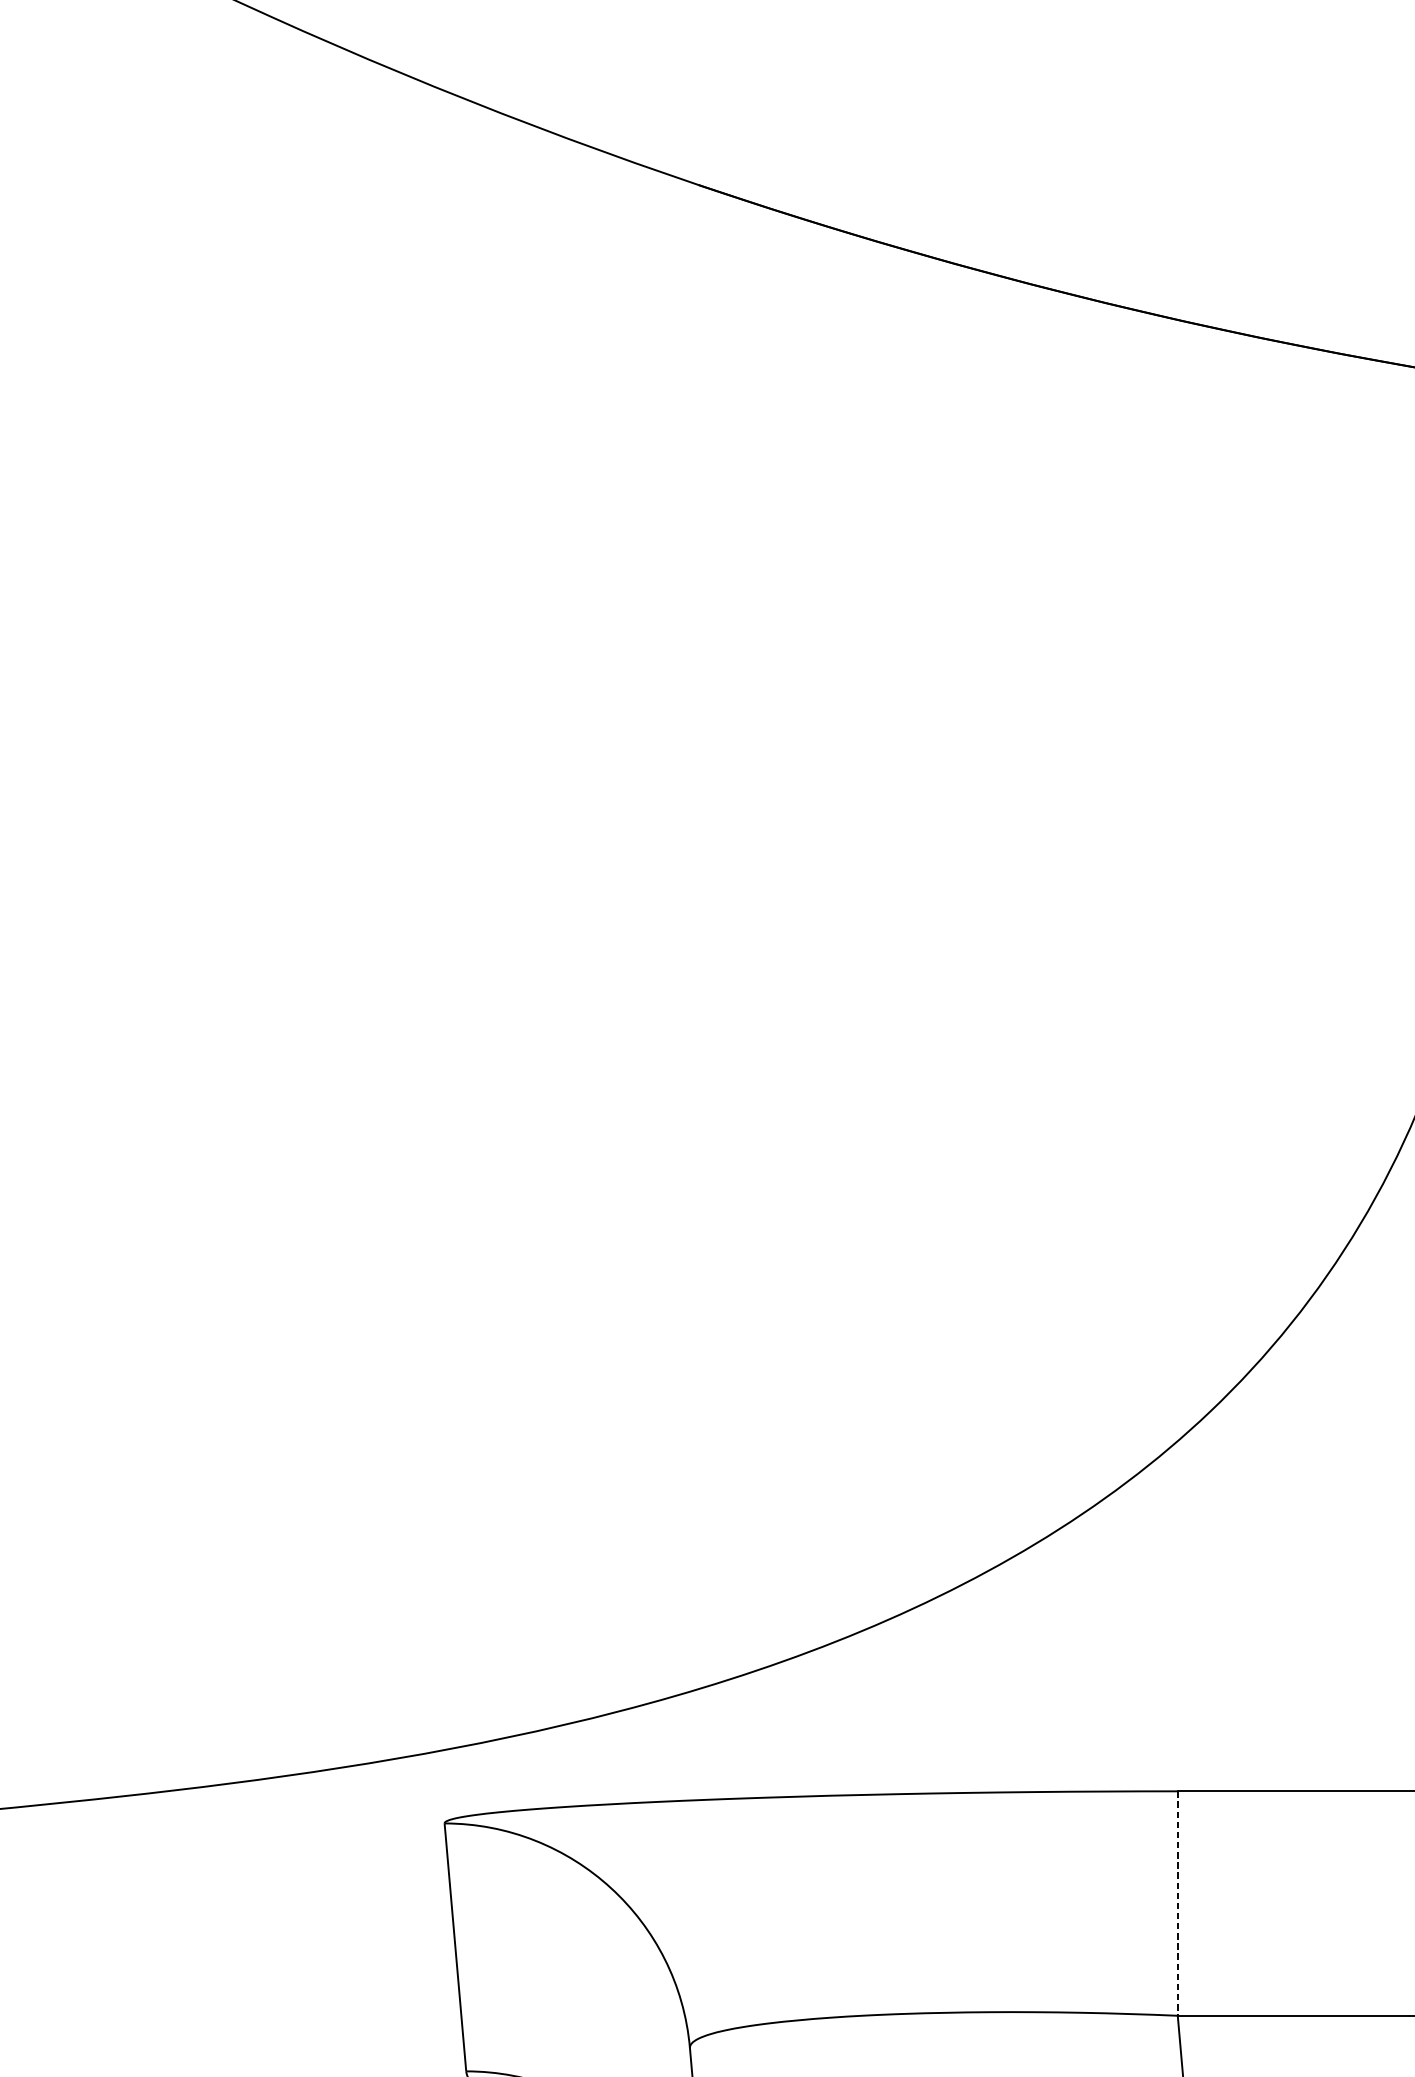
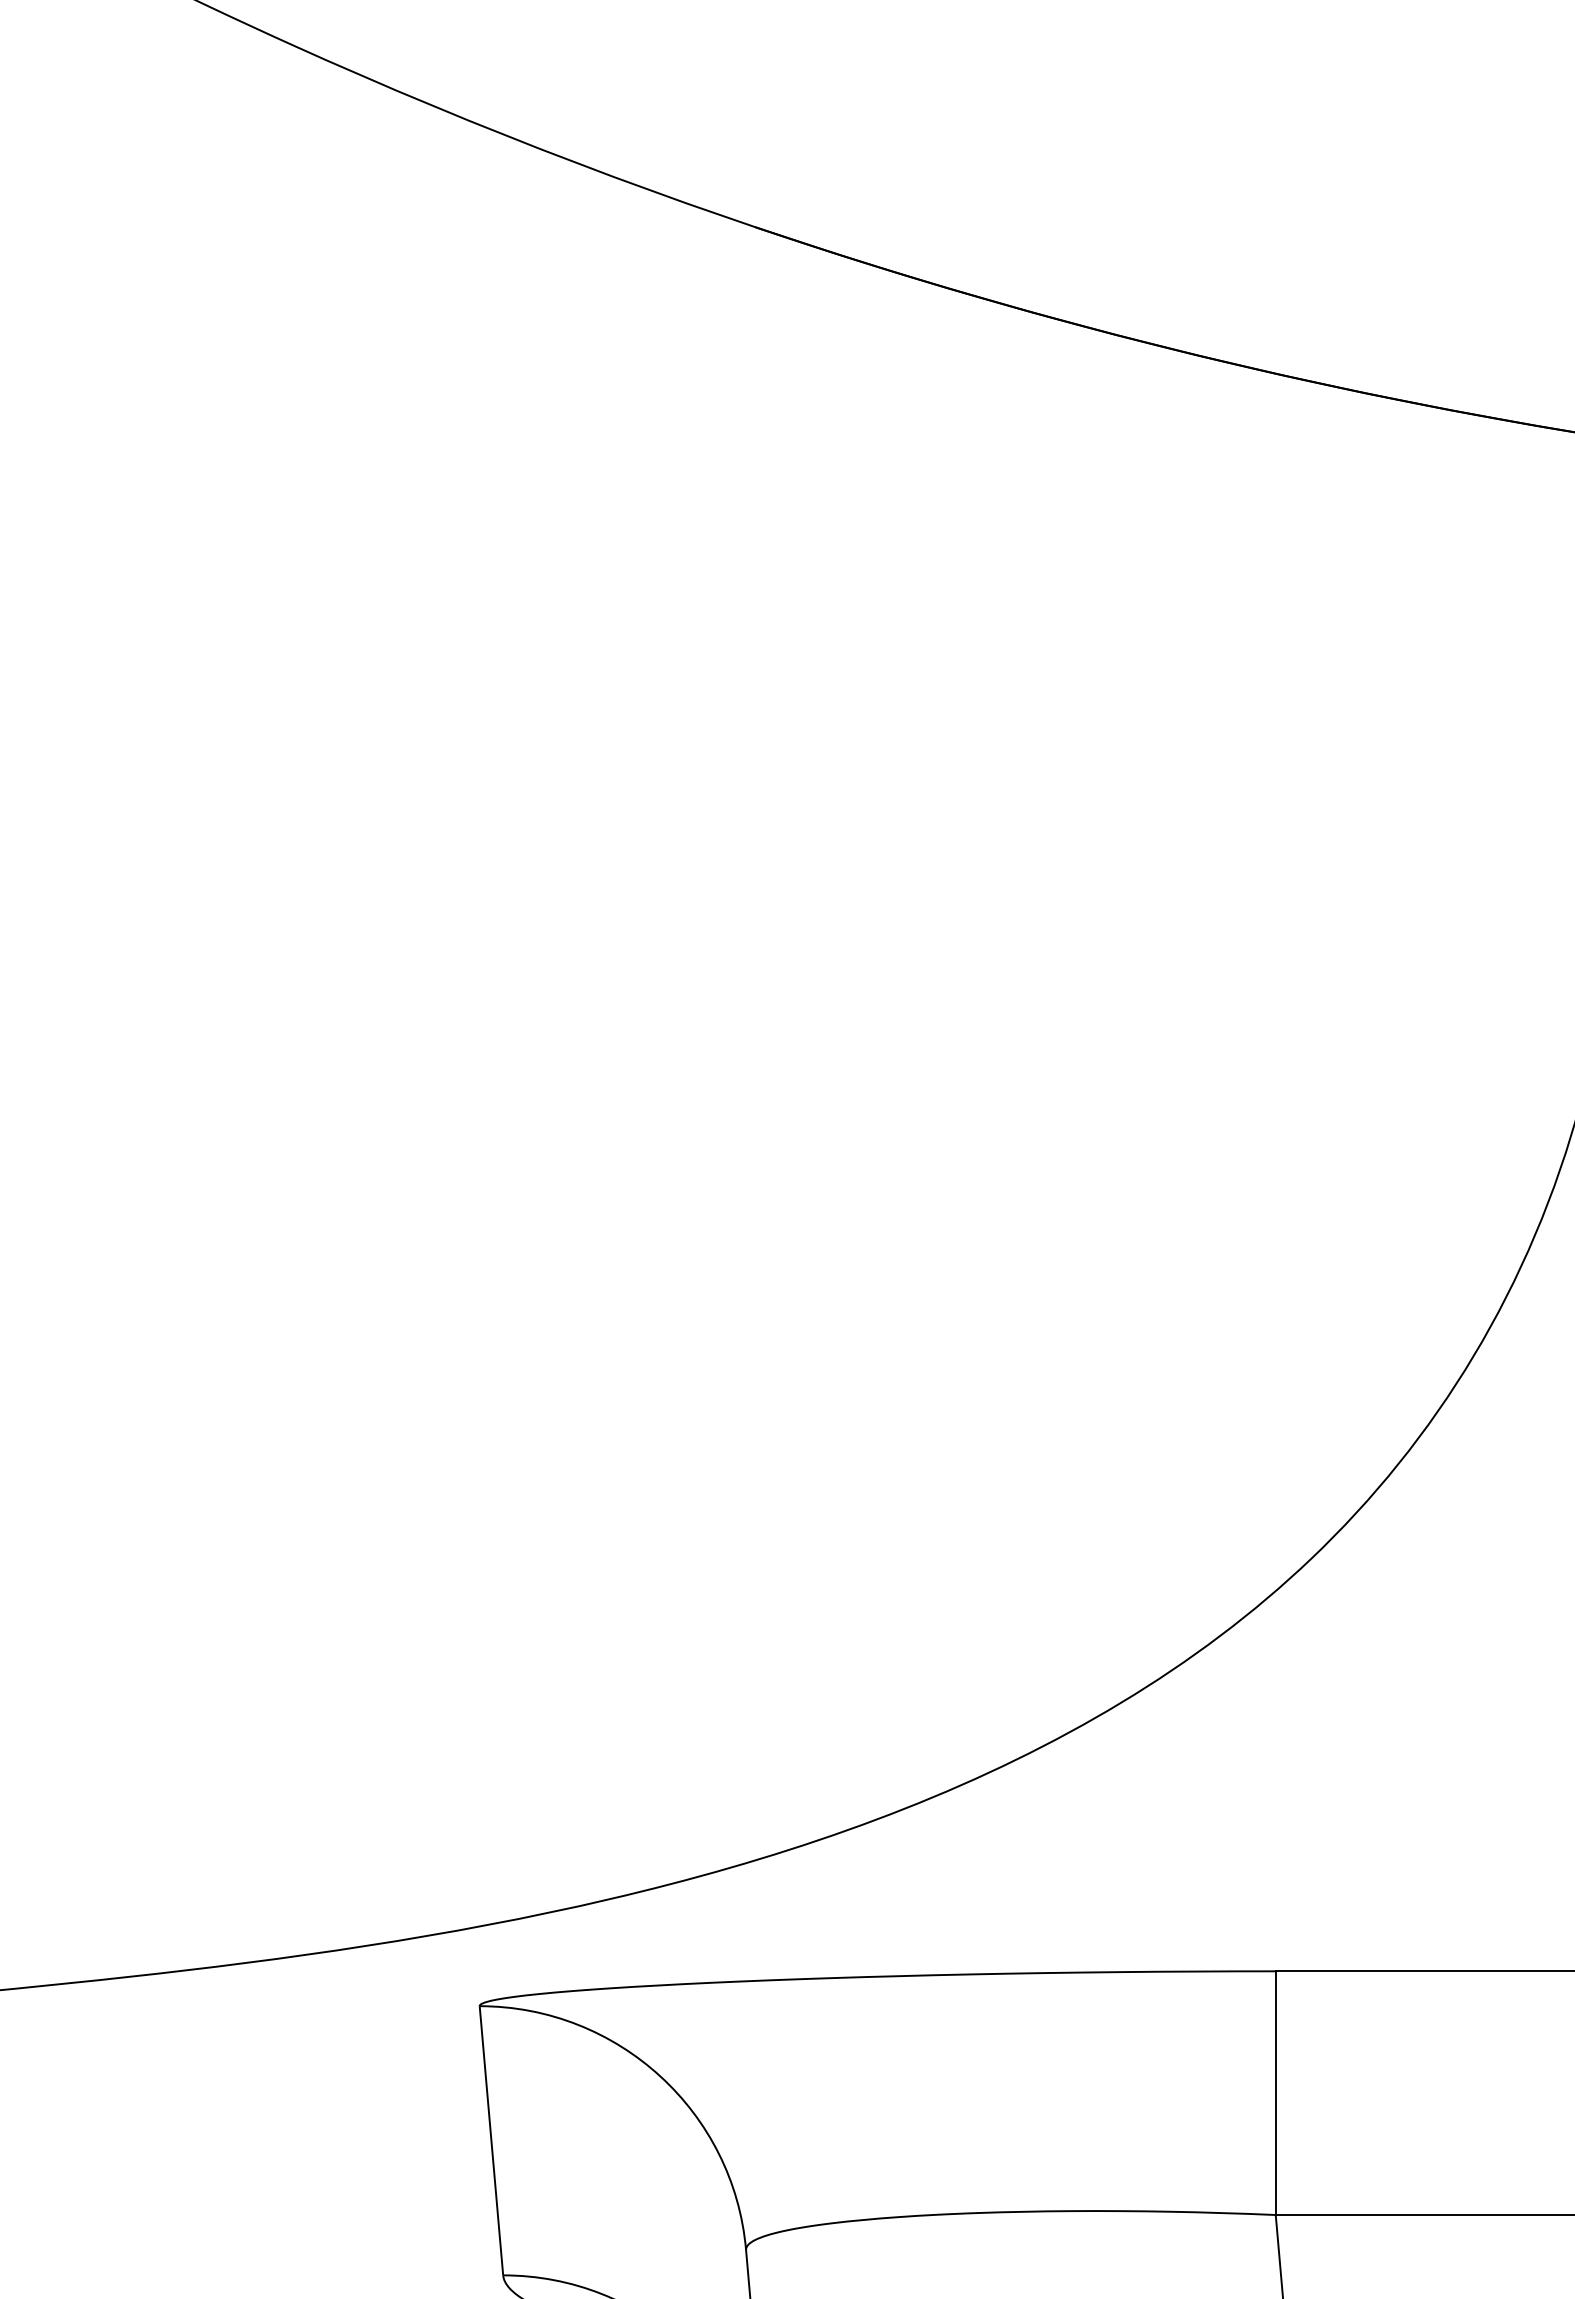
line: (1177, 1903) -> (1275, 2093), dashed -> solid

